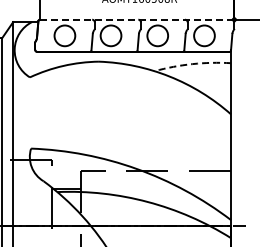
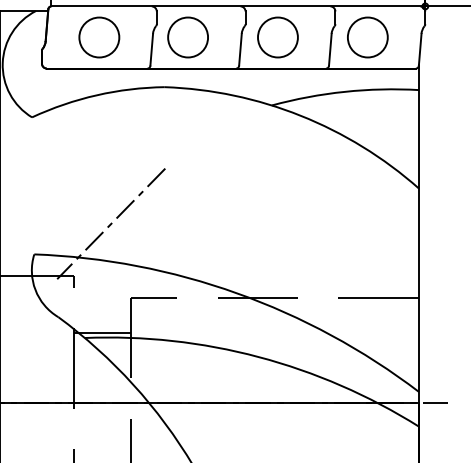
line: (135, 19) -> (235, 6), dashed -> solid
arc: (192, 64) -> (344, 92), dashed -> solid
line: (71, 132) -> (112, 223), added

